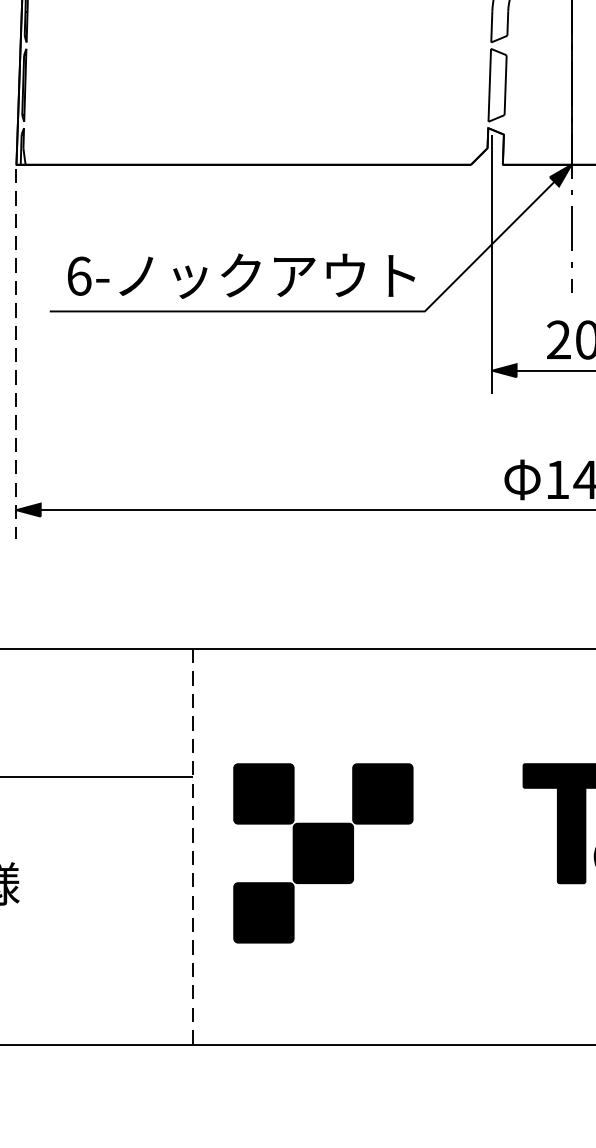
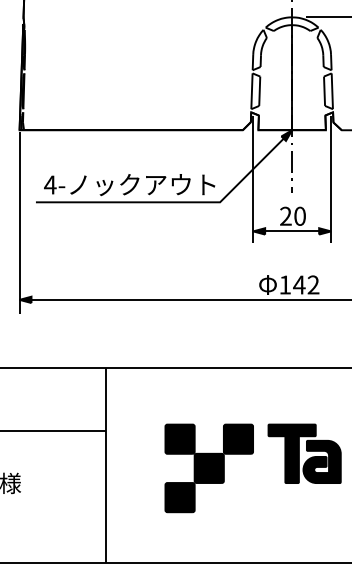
text: (79, 275) -> (50, 184), 6- -> 4-
line: (16, 354) -> (19, 223), dashed -> solid
line: (193, 847) -> (106, 465), dashed -> solid
part: (321, 853) -> (208, 468), moved

